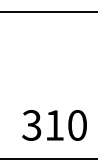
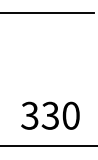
text: (53, 125) -> (49, 115), 310 -> 330

